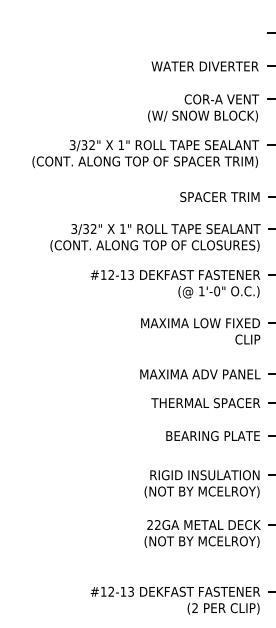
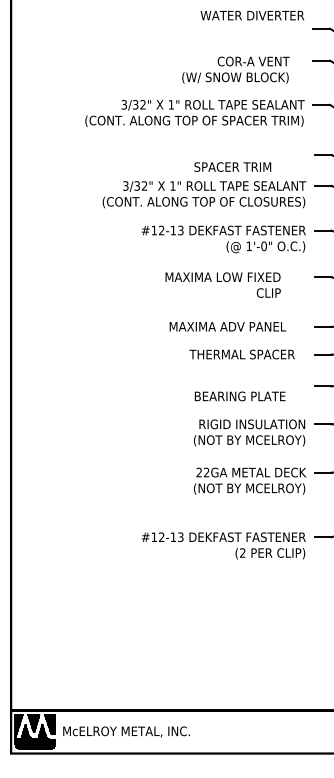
text: (205, 66) -> (252, 15), moved
text: (203, 107) -> (235, 69), moved
text: (219, 196) -> (232, 166), moved
text: (199, 330) -> (222, 284), moved
text: (199, 374) -> (227, 326), moved
text: (205, 403) -> (241, 354), moved
text: (212, 436) -> (239, 396), moved

